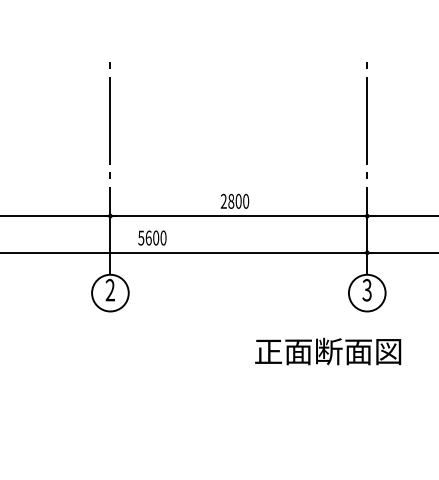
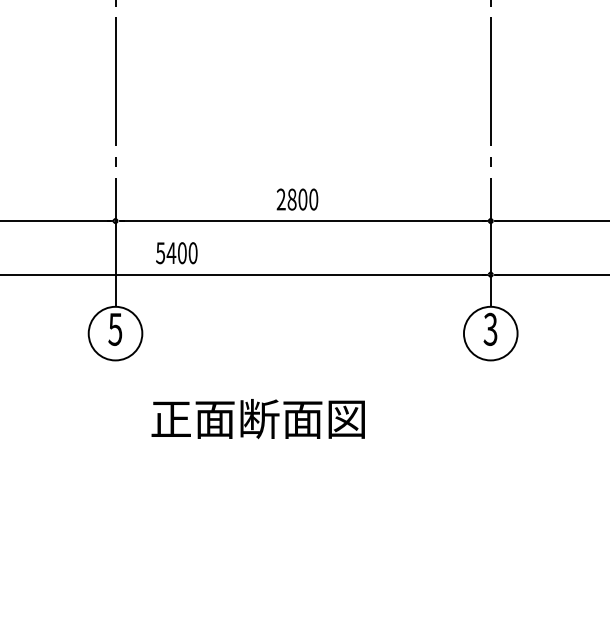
text: (148, 237) -> (171, 252), 5600 -> 5400
text: (109, 290) -> (114, 329), 2 -> 5
text: (328, 351) -> (258, 418), moved

